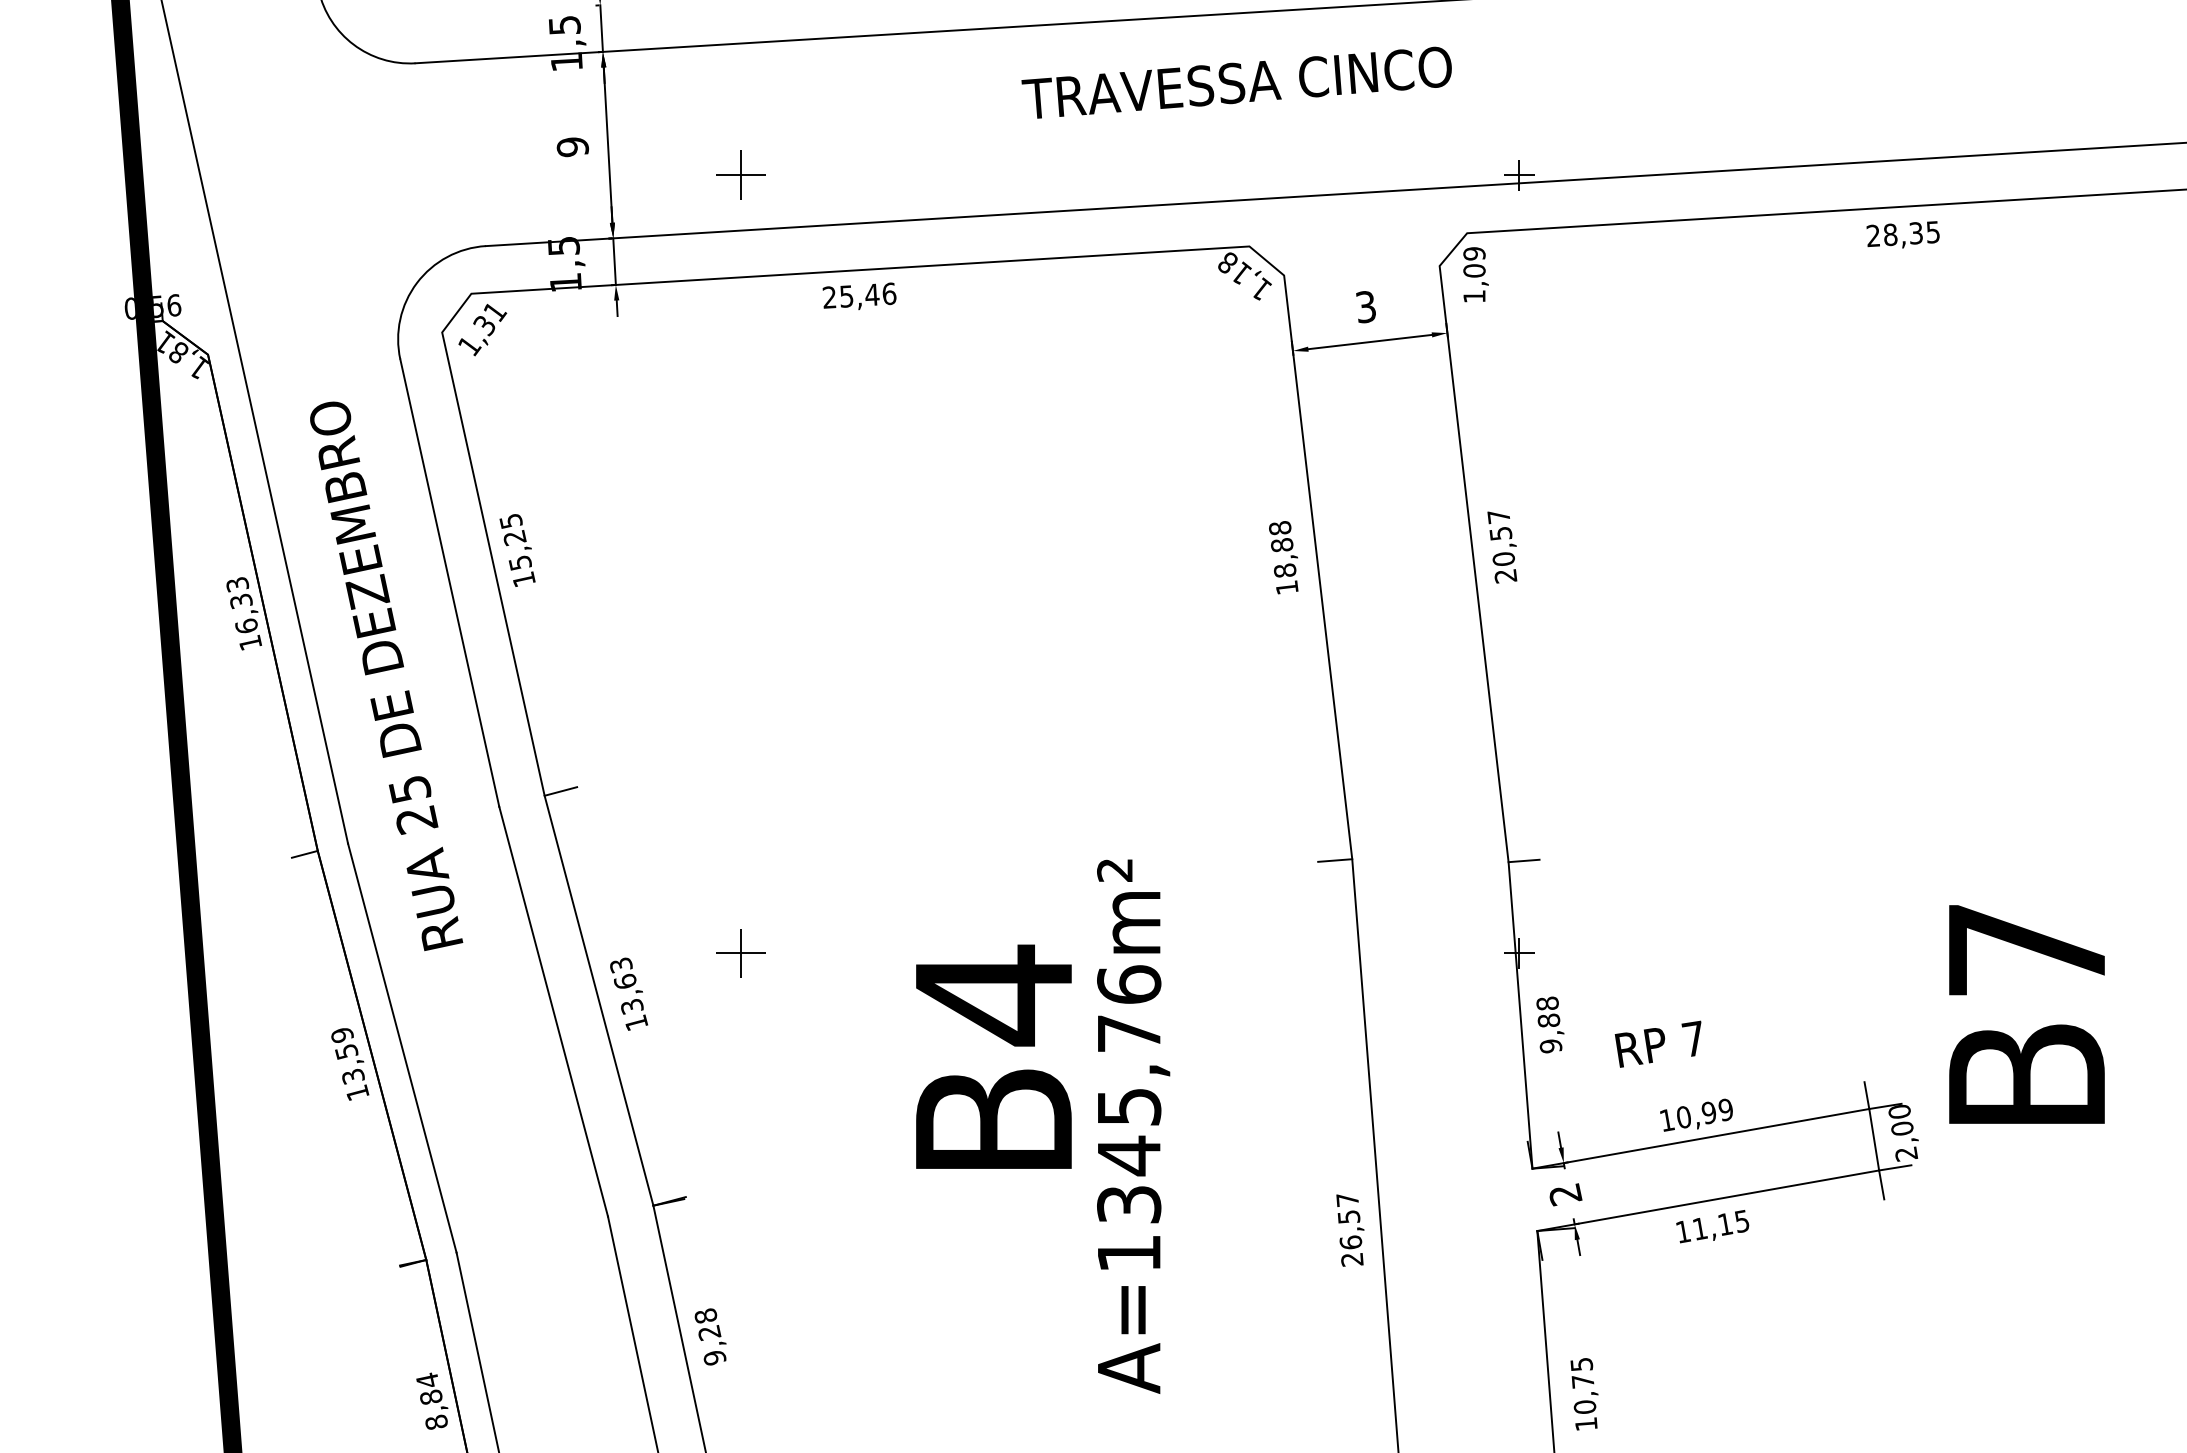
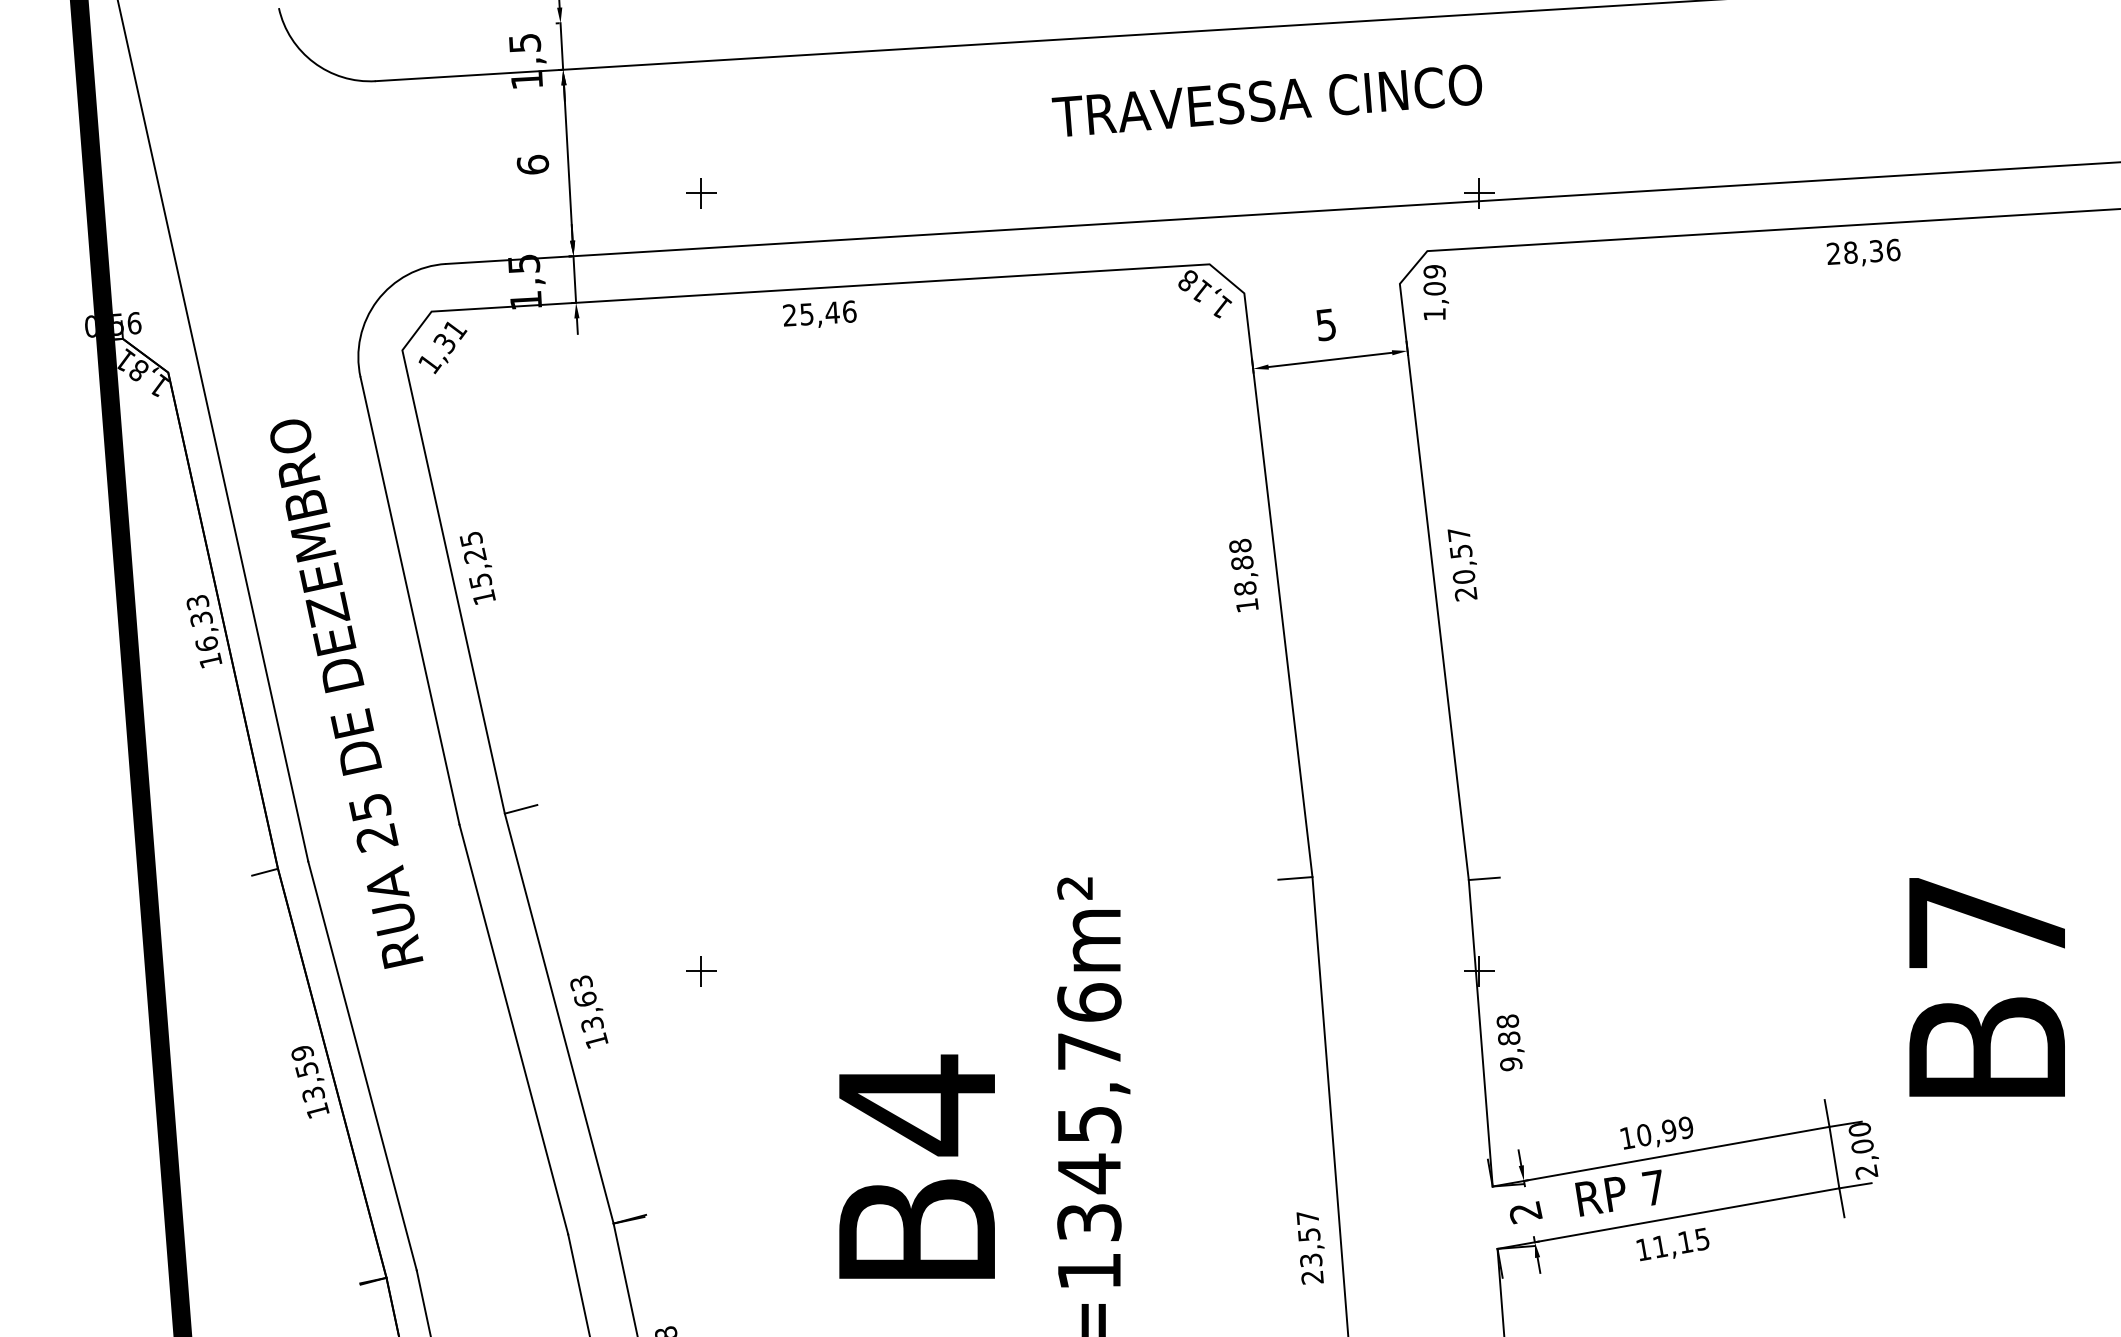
text: (1236, 82) -> (1266, 100), moved
text: (572, 147) -> (532, 165), 9 -> 6
part: (741, 175) -> (701, 193), size x0.62
text: (1933, 232) -> (1893, 250), 28,35 -> 28,36
text: (1365, 306) -> (1325, 324), 3 -> 5
part: (741, 953) -> (701, 971), size x0.62
text: (2026, 1014) -> (1986, 987), moved
text: (1657, 1043) -> (1617, 1192), moved
text: (993, 1056) -> (916, 1166), moved
text: (1350, 1242) -> (1310, 1260), 26,57 -> 23,57

